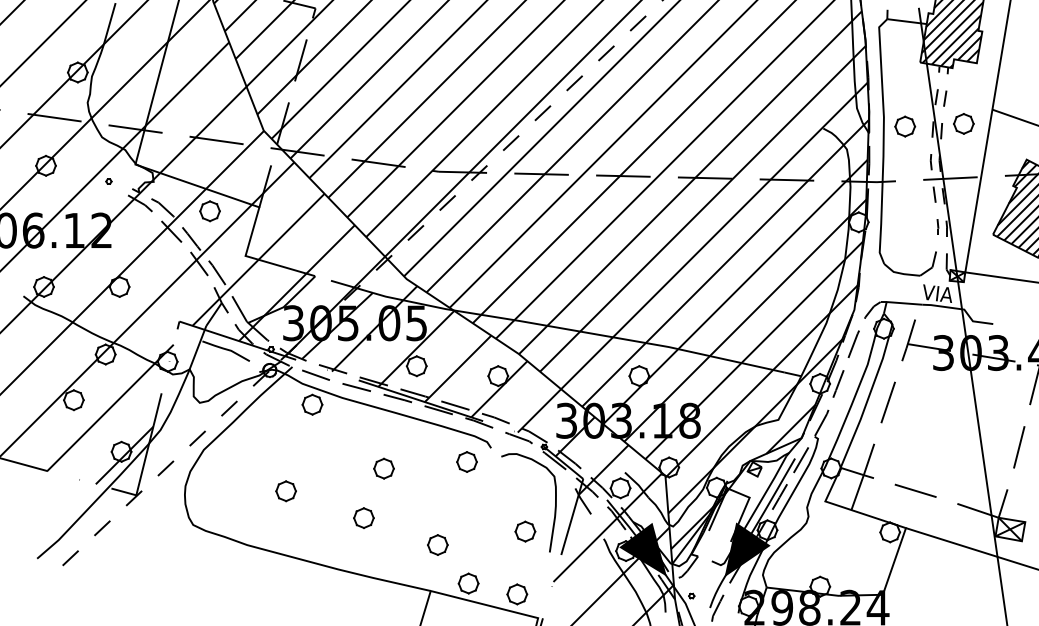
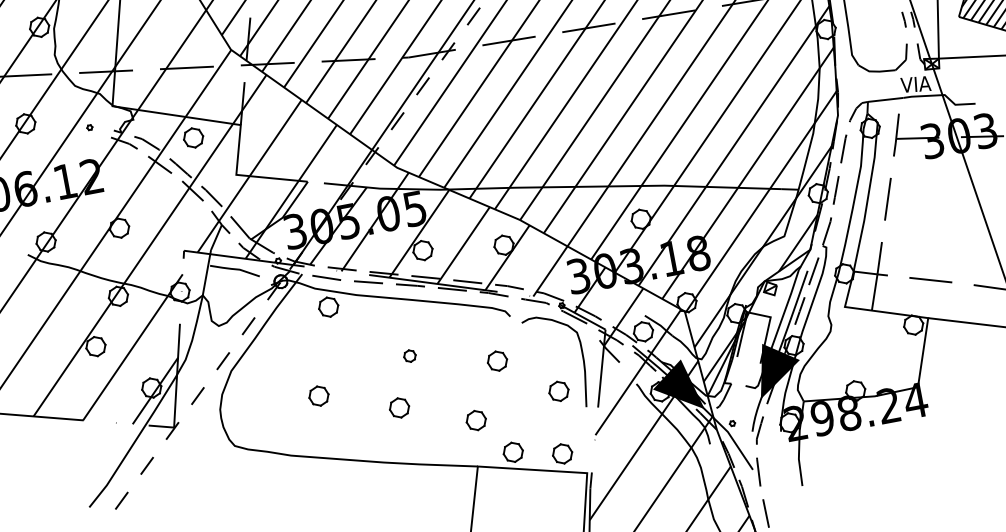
part: (466, 461) -> (496, 360), moved
part: (383, 468) -> (409, 356), size x0.6

